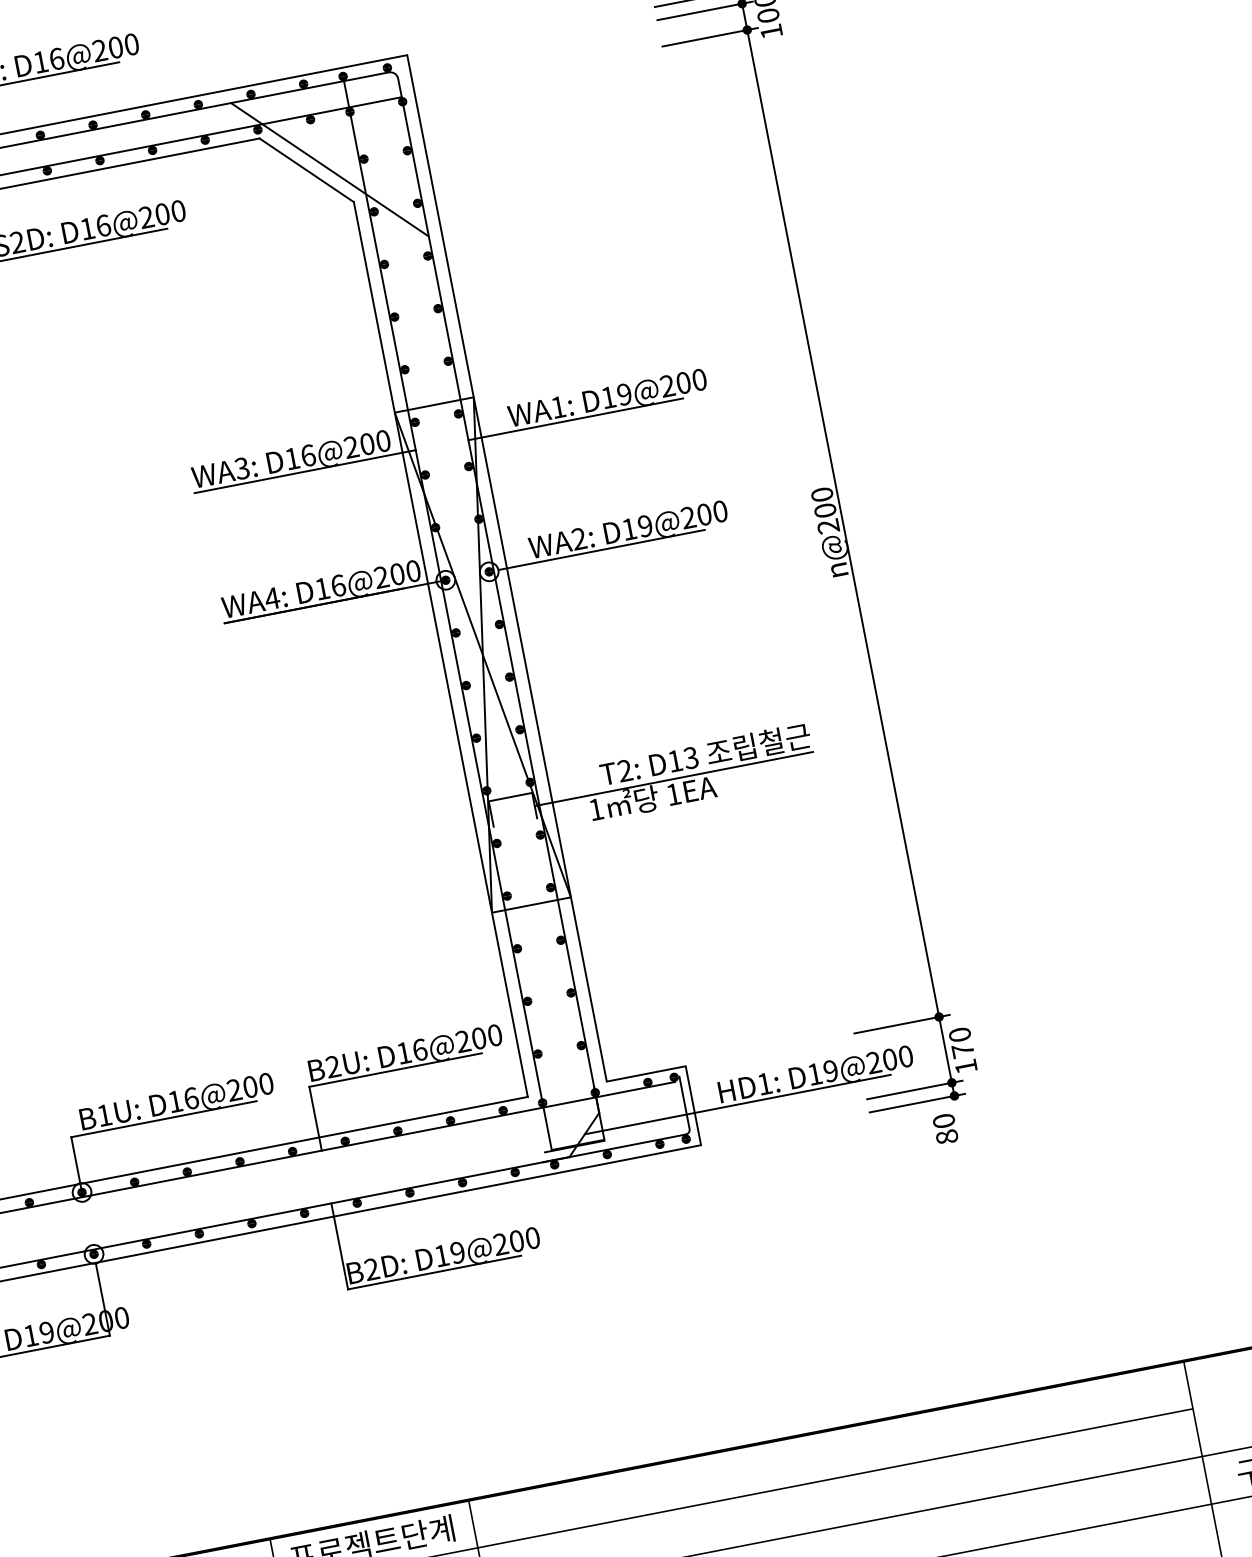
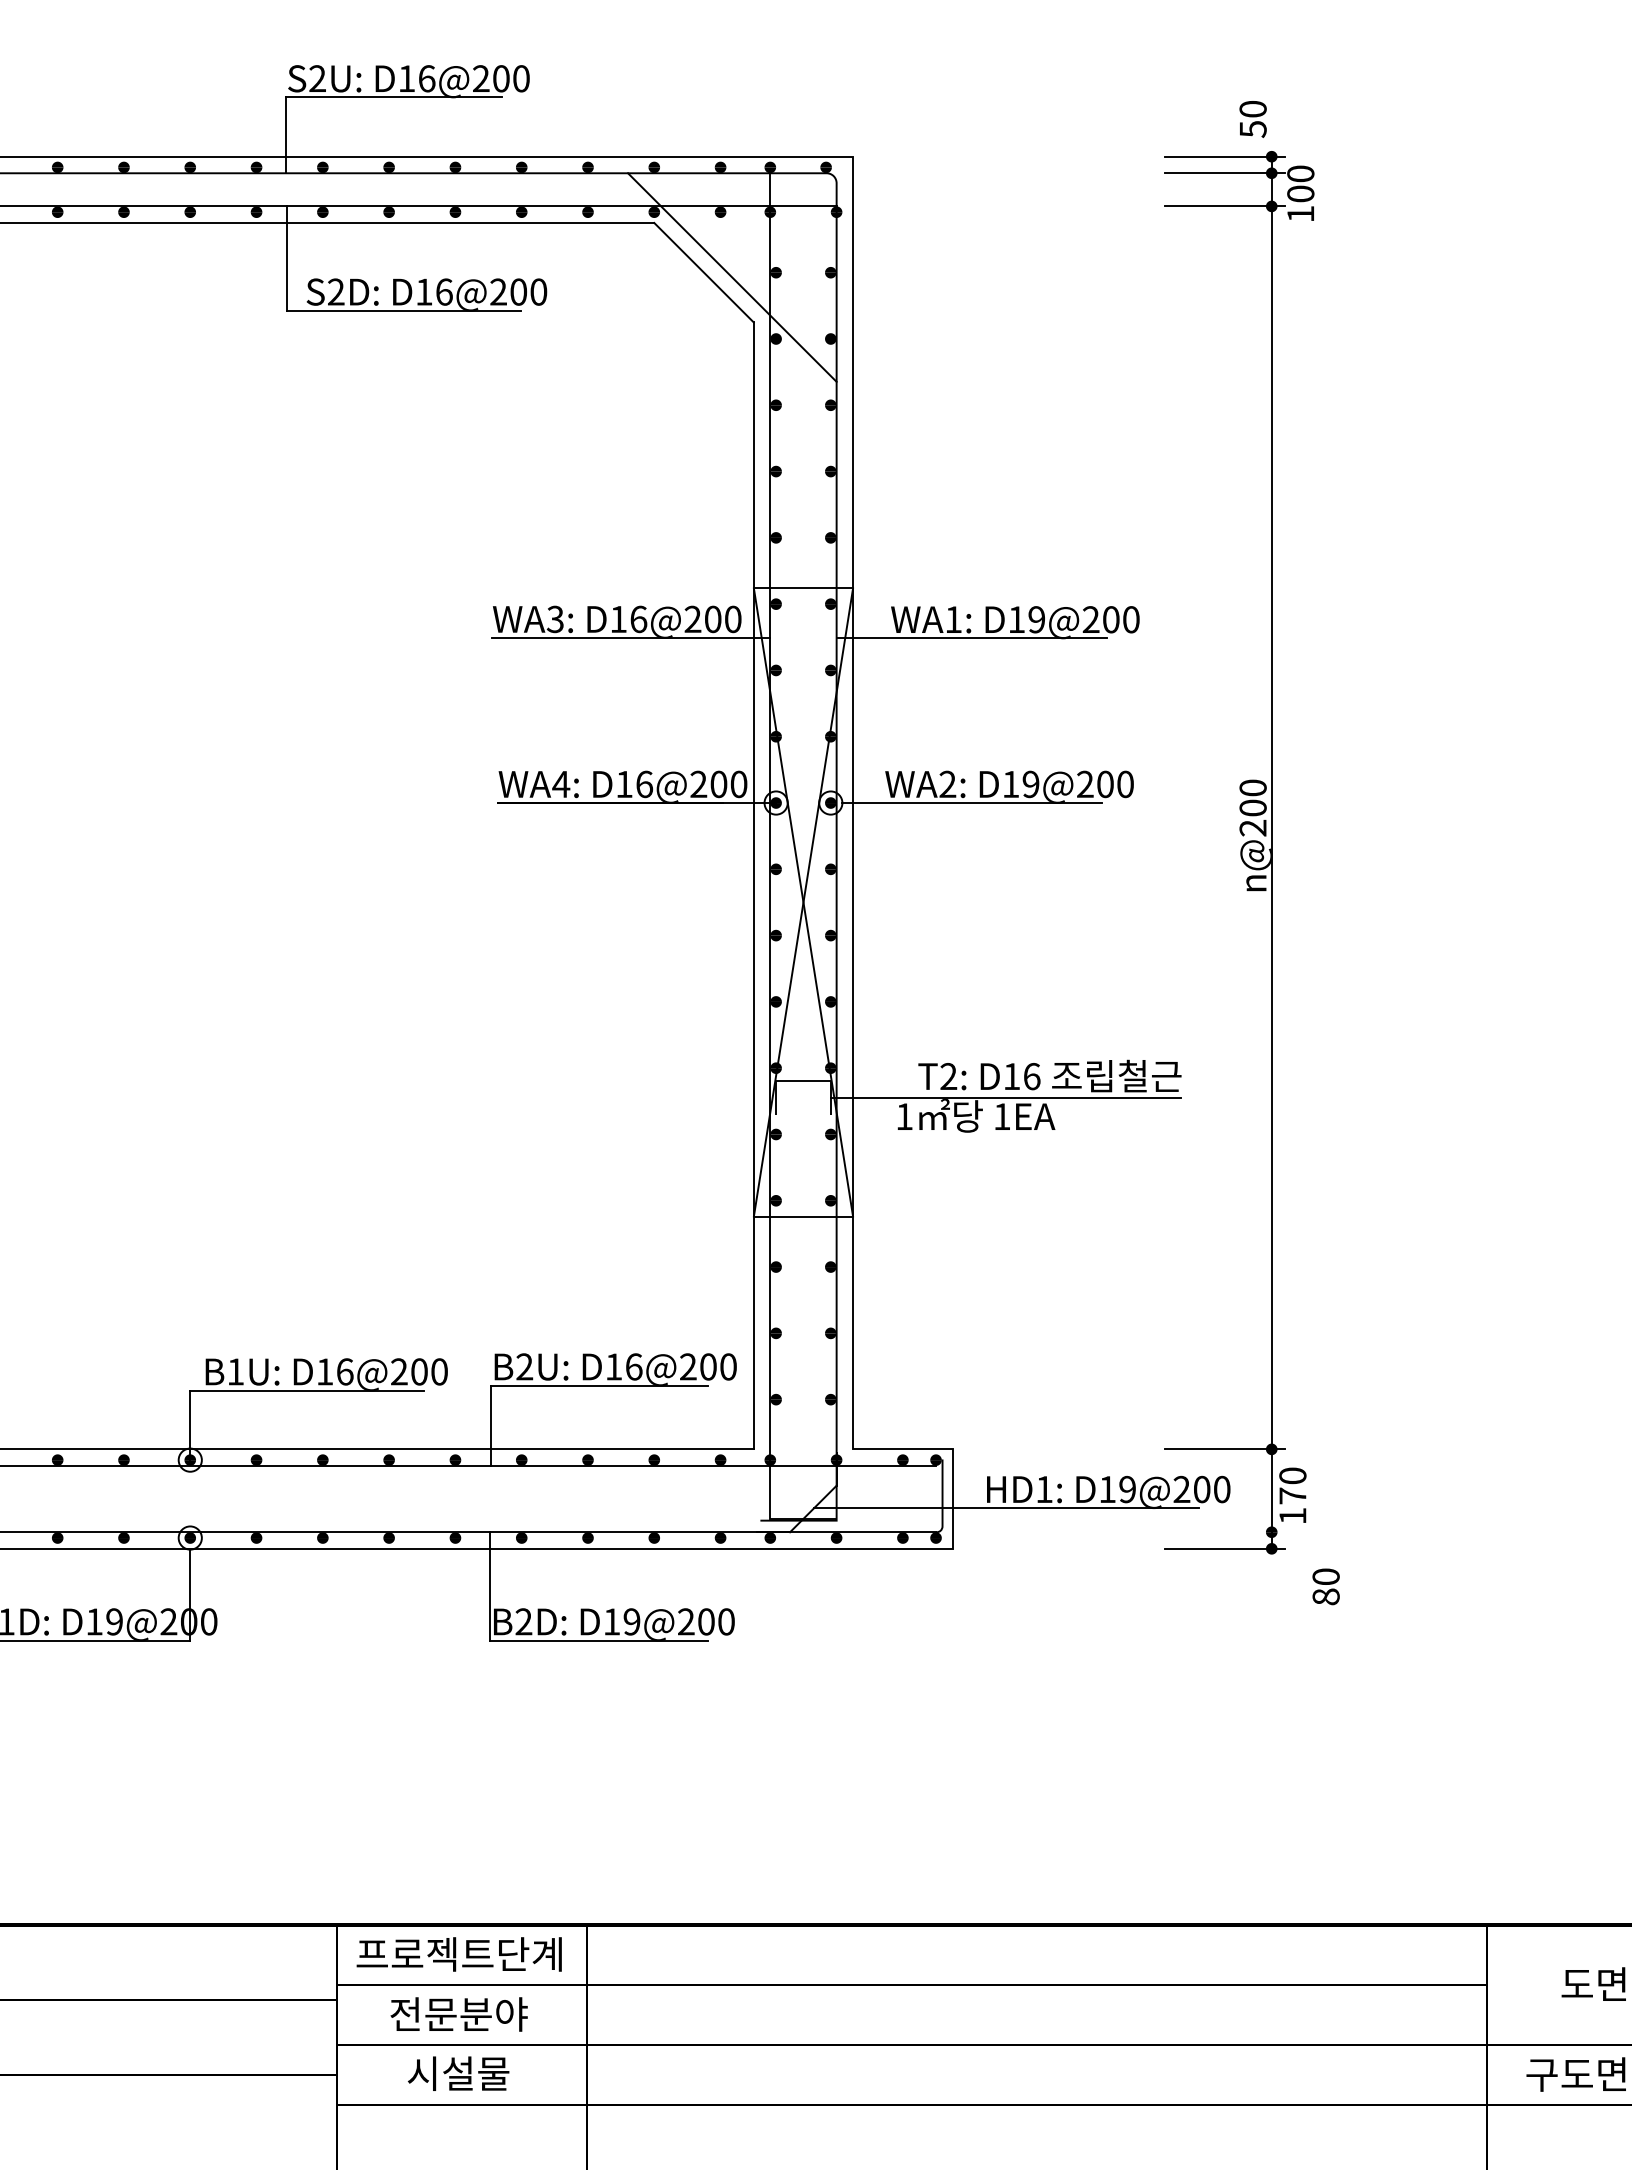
text: (690, 758) -> (1031, 1076), D13 -> D16
line: (915, 1090) -> (1225, 1532), removed
text: (944, 1128) -> (1325, 1586), moved

